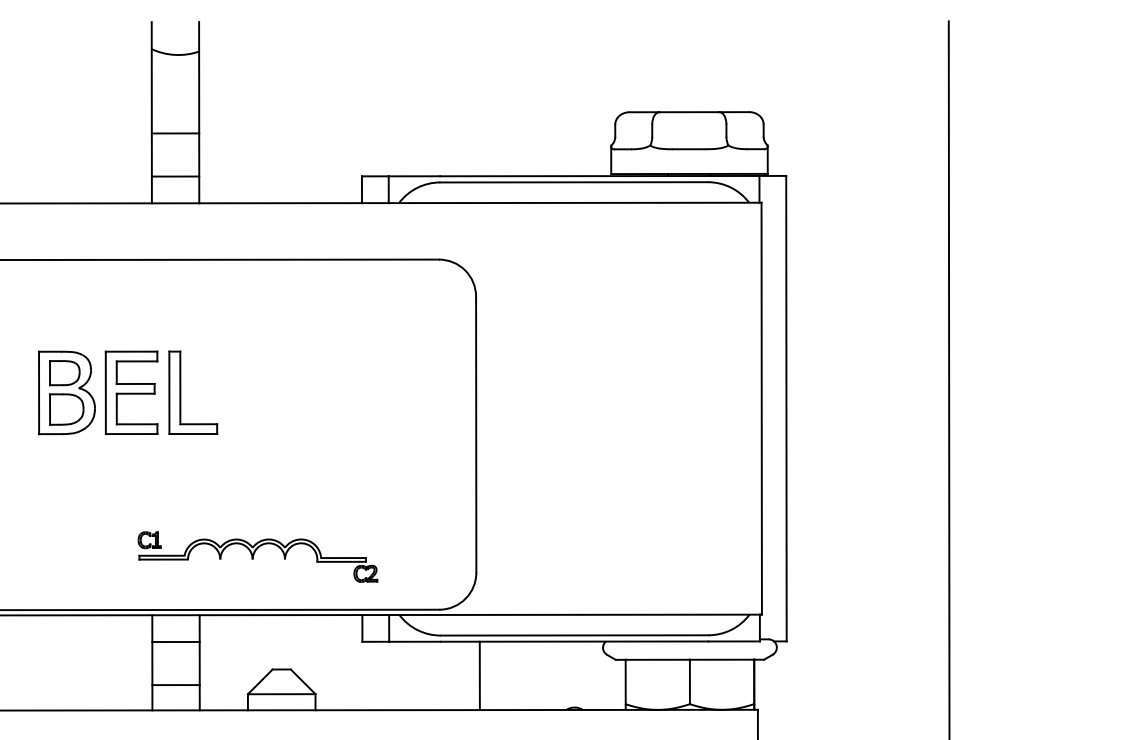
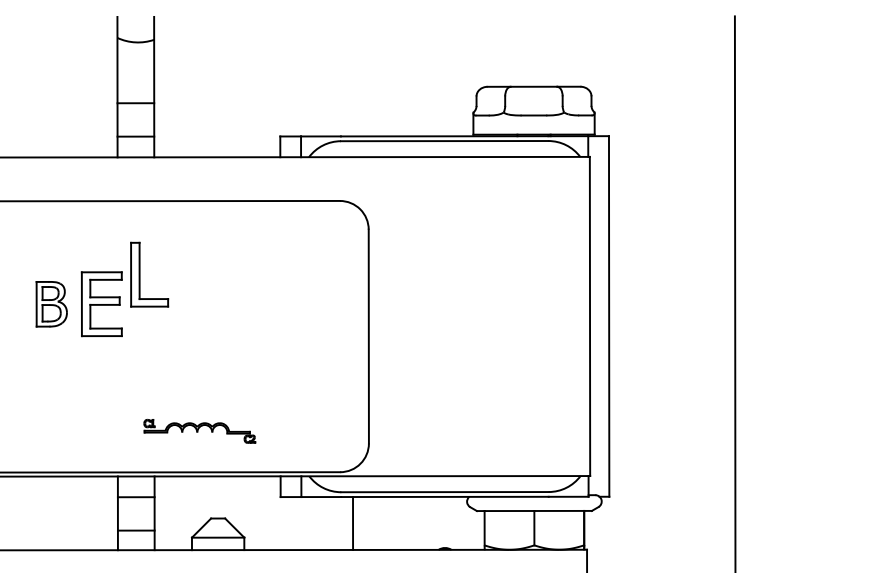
part: (66, 392) -> (51, 303), size x0.7
part: (181, 392) -> (140, 274), moved
part: (257, 556) -> (199, 430), size x0.6
line: (479, 675) -> (352, 523), moved

